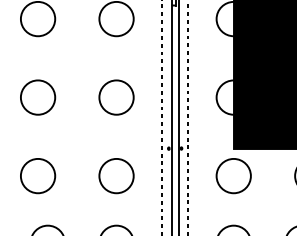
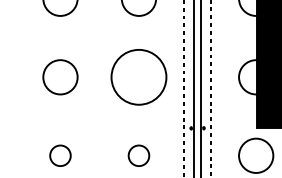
circle: (116, 97) -> (138, 77), size x1.6
circle: (37, 175) -> (59, 155), size x0.6
circle: (116, 175) -> (138, 155), size x0.6

